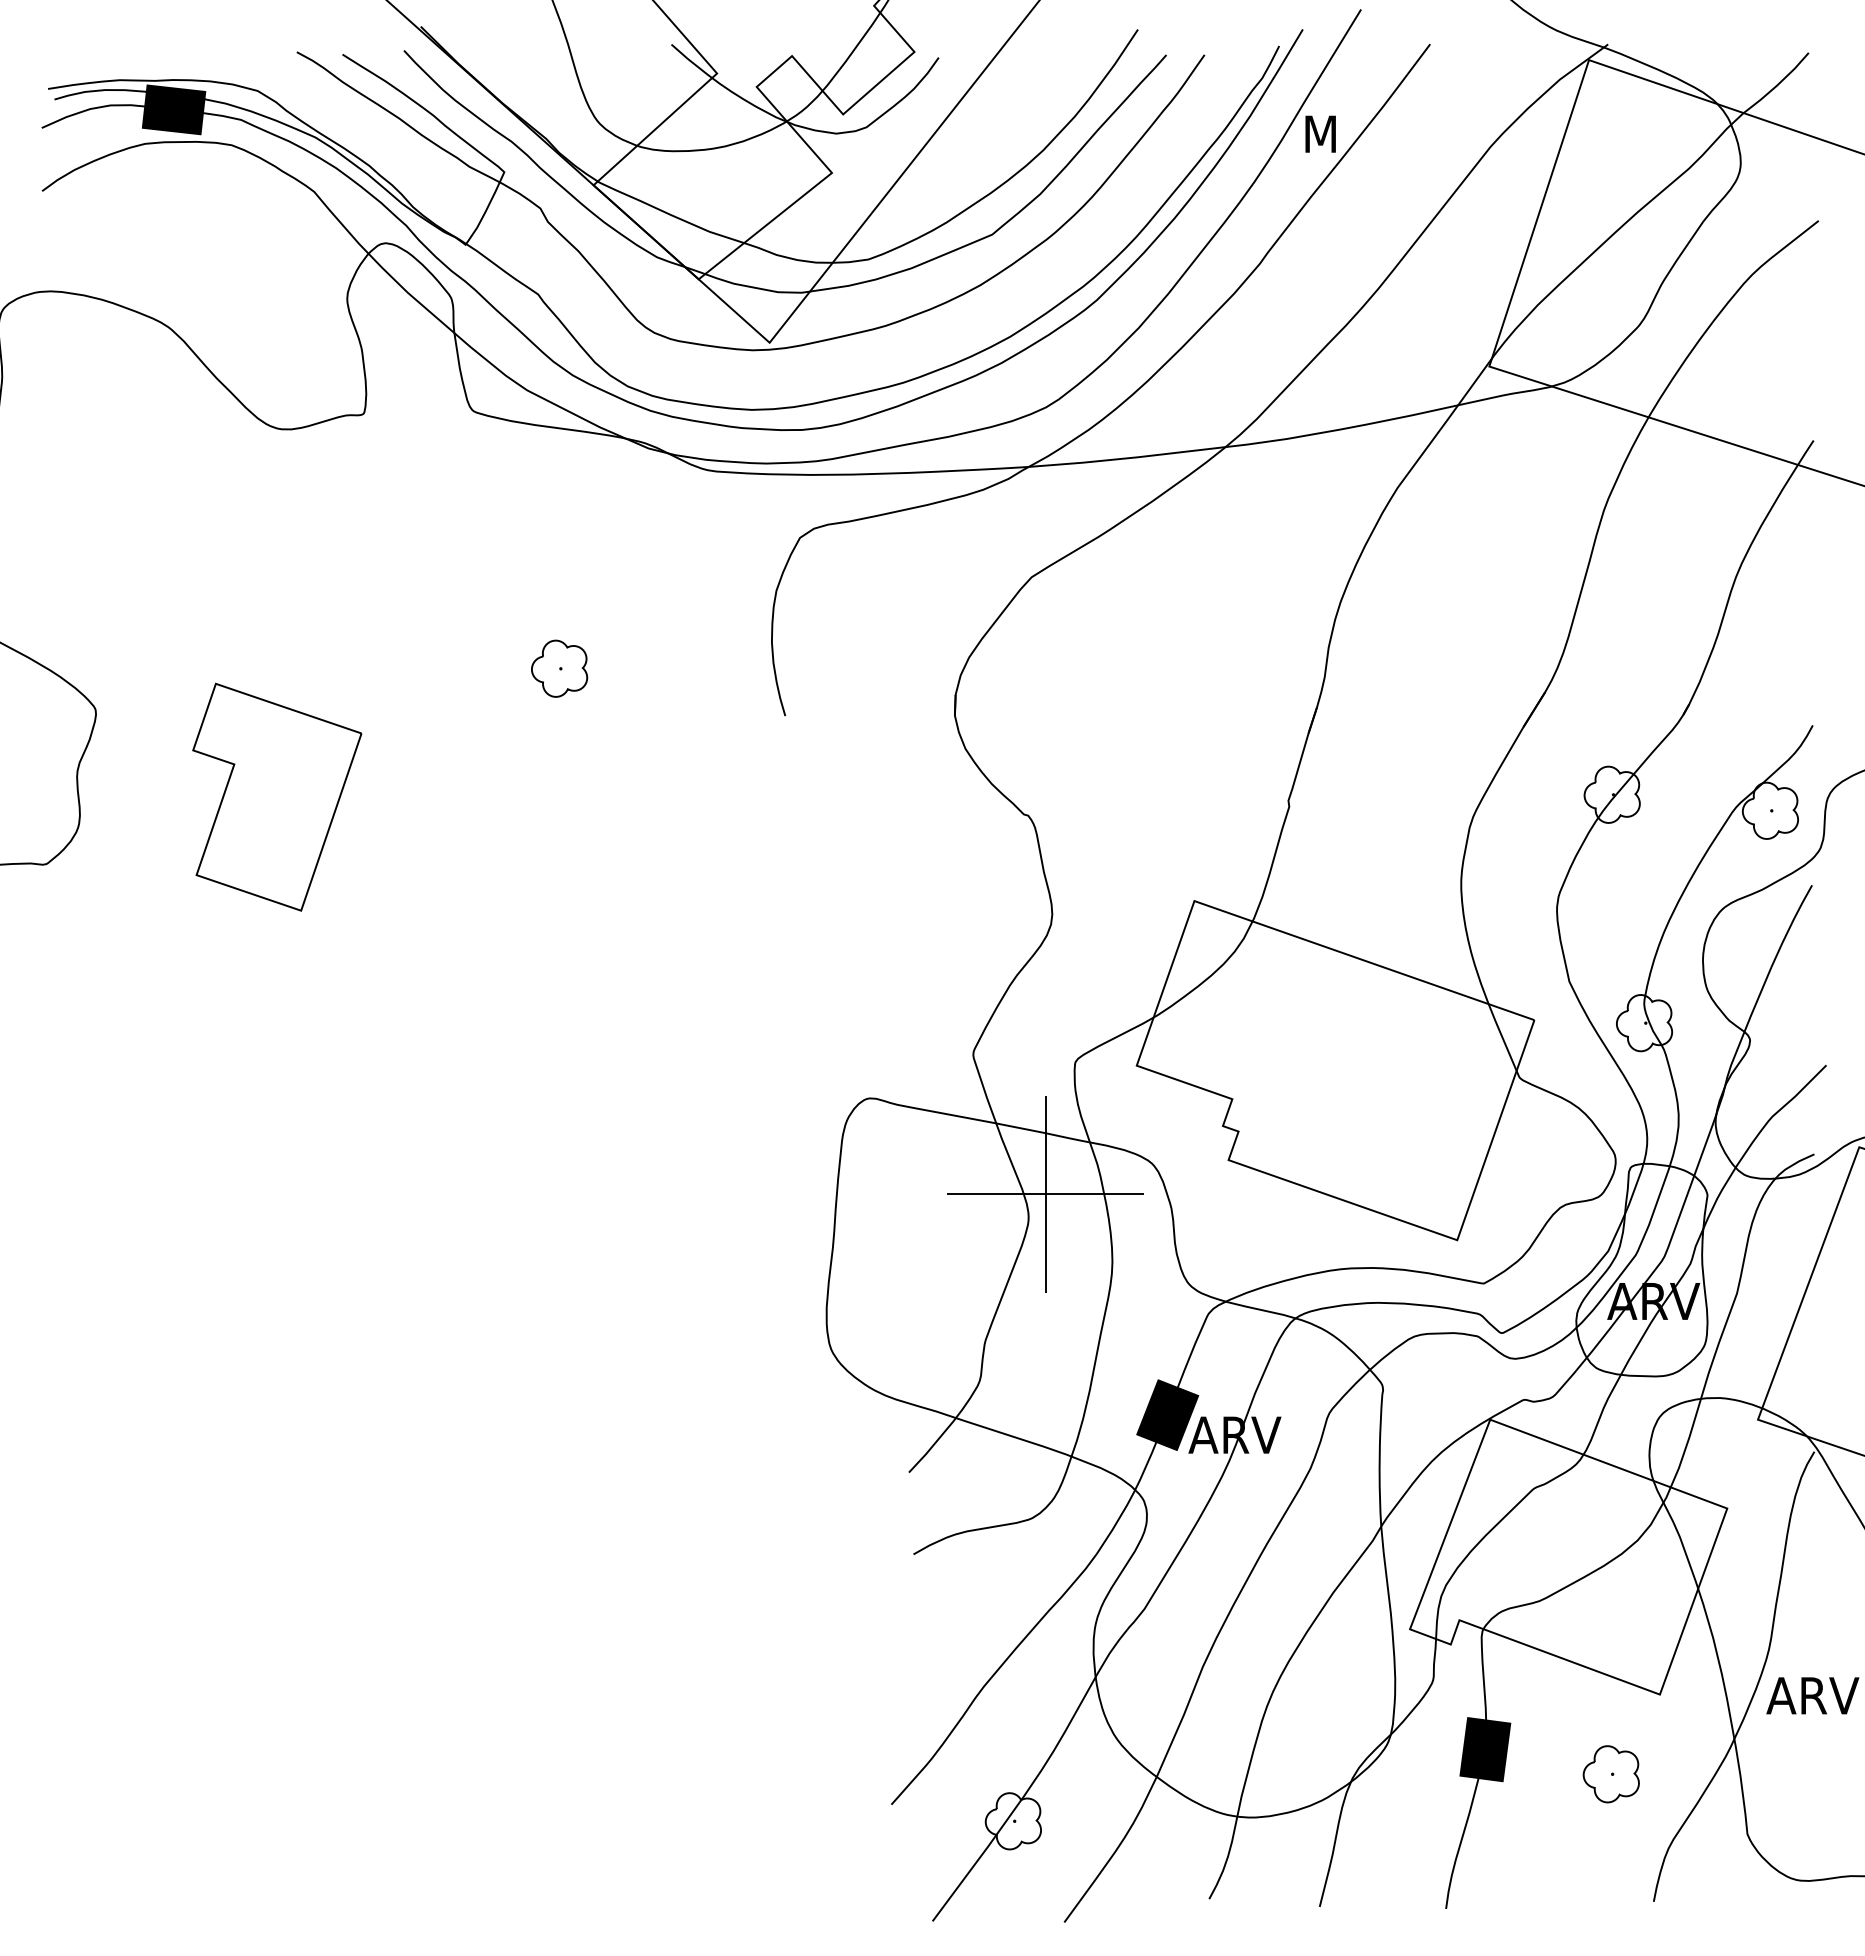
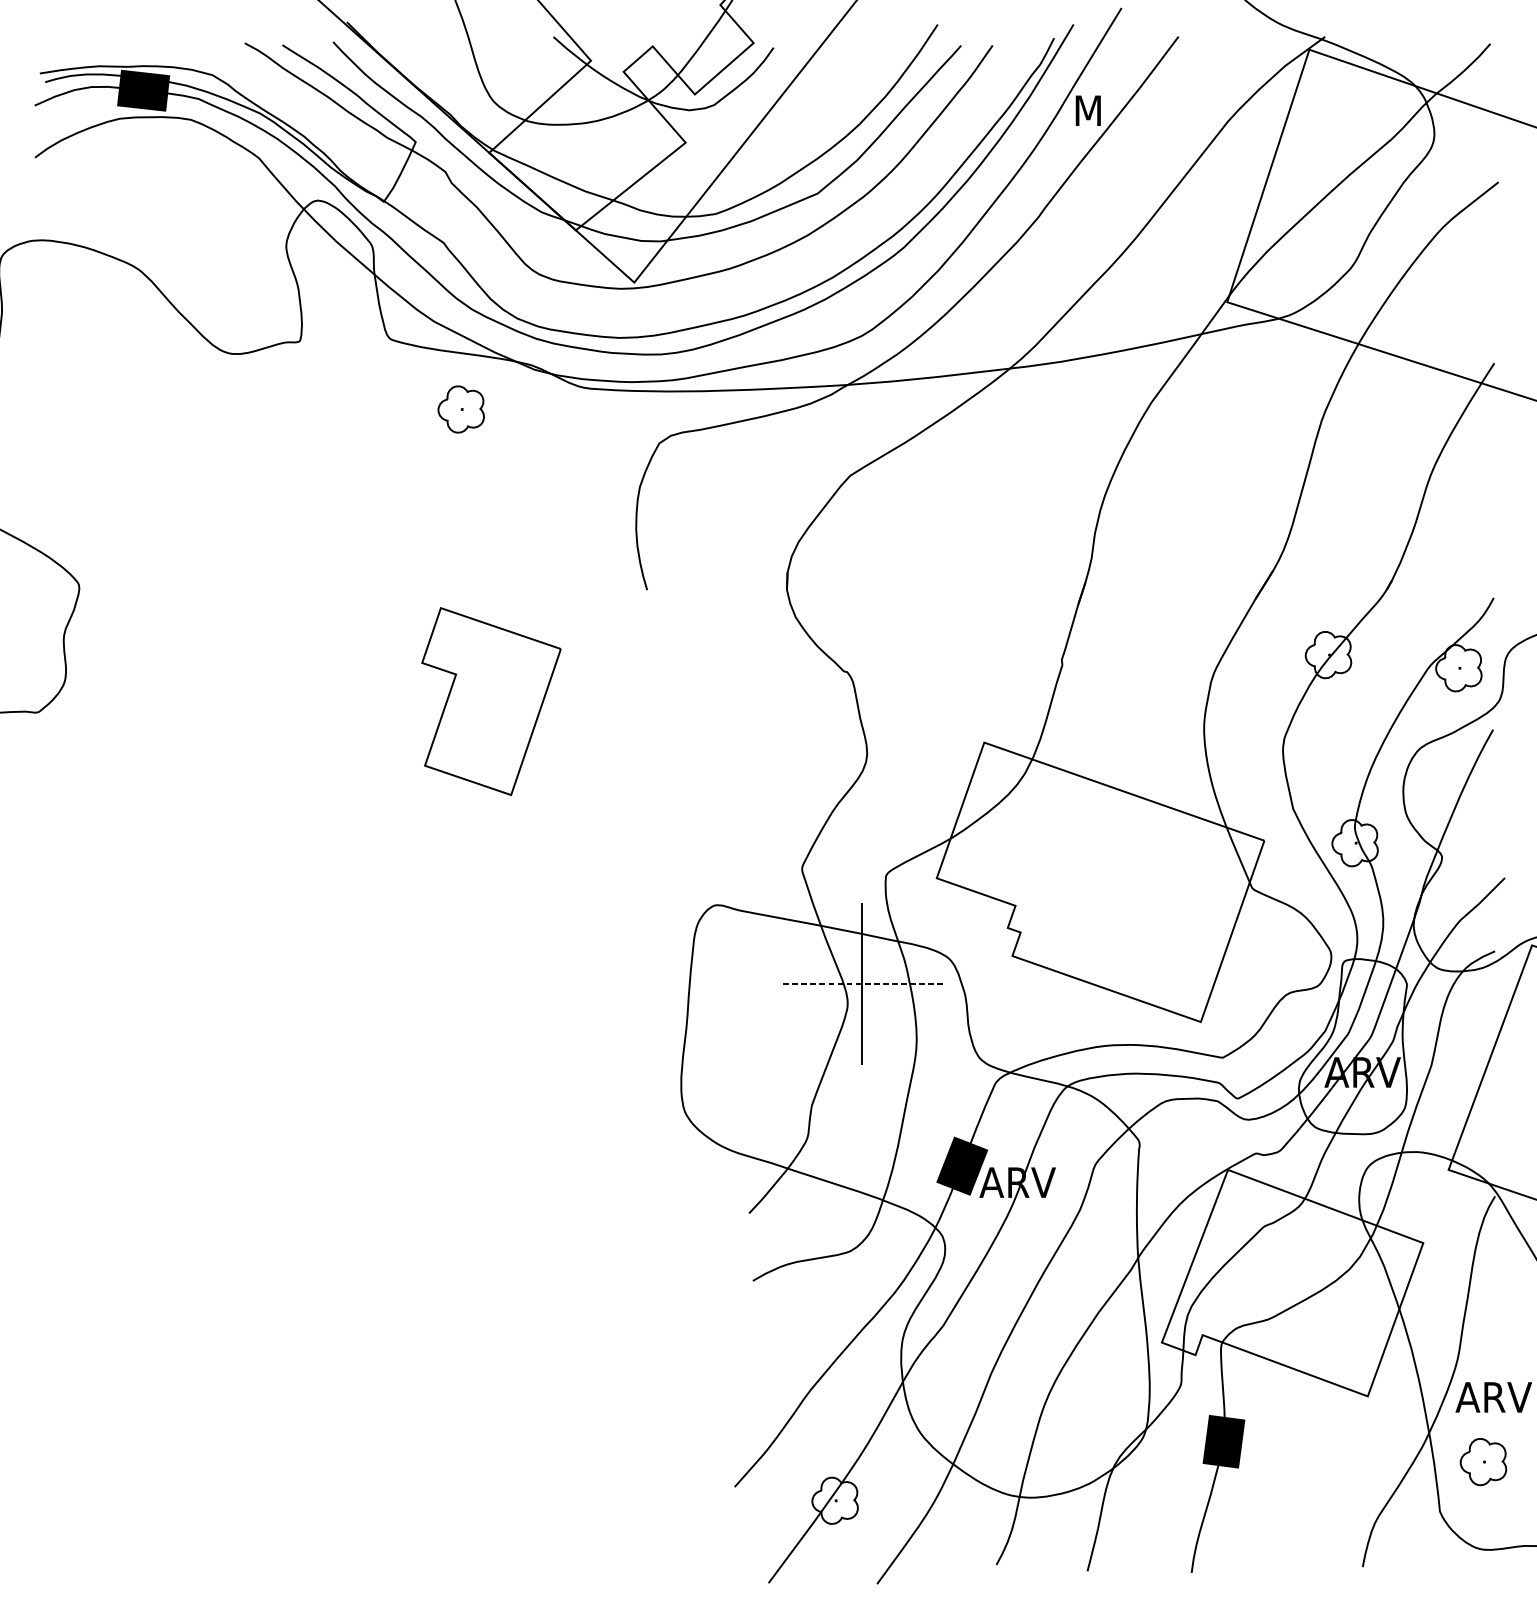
part: (559, 668) -> (461, 409), moved
part: (277, 796) -> (491, 700), moved
line: (1045, 1194) -> (861, 984), solid -> dashed
part: (1610, 1774) -> (1482, 1462), moved

